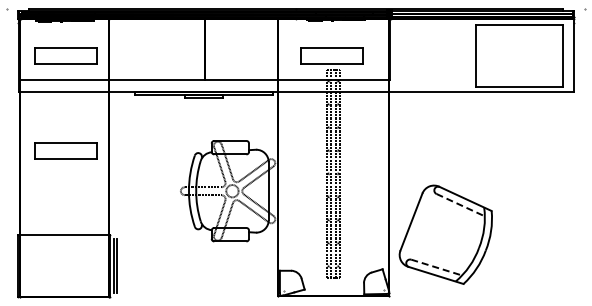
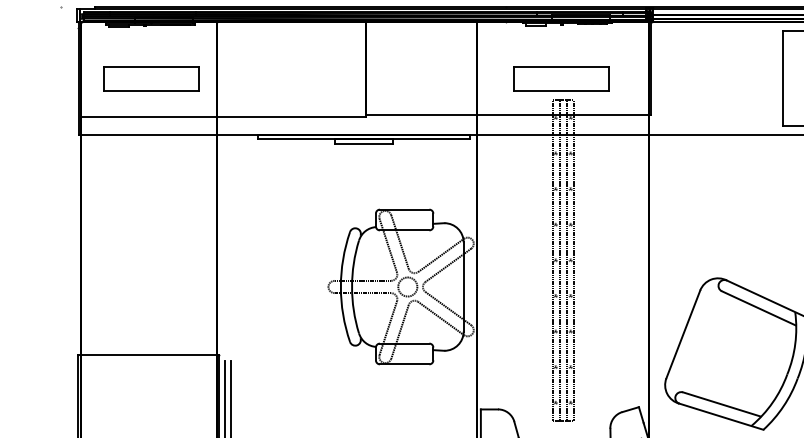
part: (65, 150) -> (150, 224), removed
line: (460, 205) -> (758, 308), dashed -> solid
line: (436, 267) -> (721, 404), dashed -> solid

